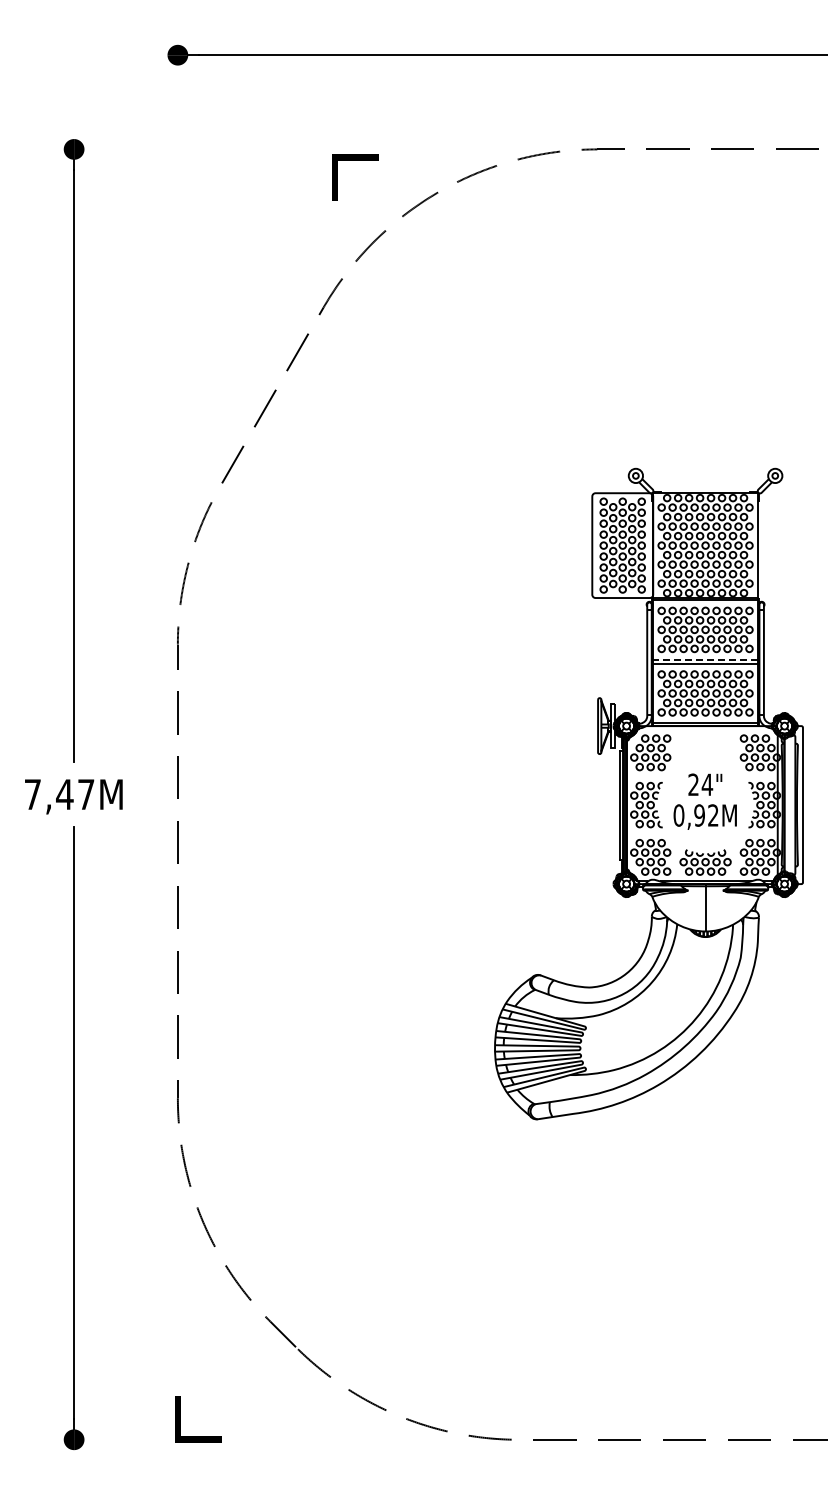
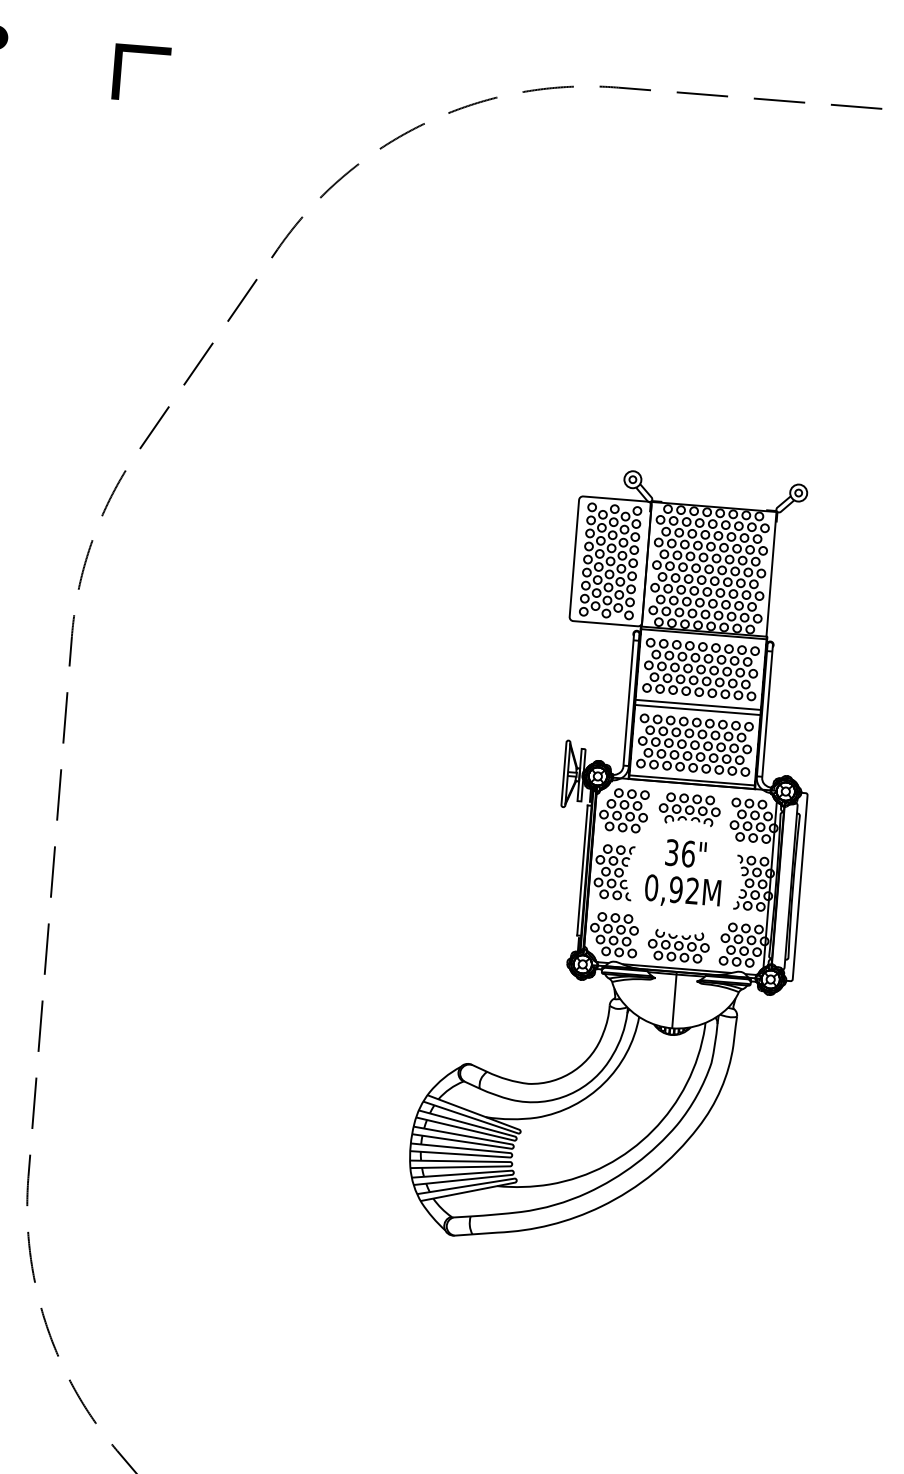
line: (355, 160) -> (143, 53), moved
line: (705, 659) -> (698, 704), dashed -> solid
part: (705, 747) -> (689, 809), added
text: (700, 784) -> (680, 852), 24" -> 36"

